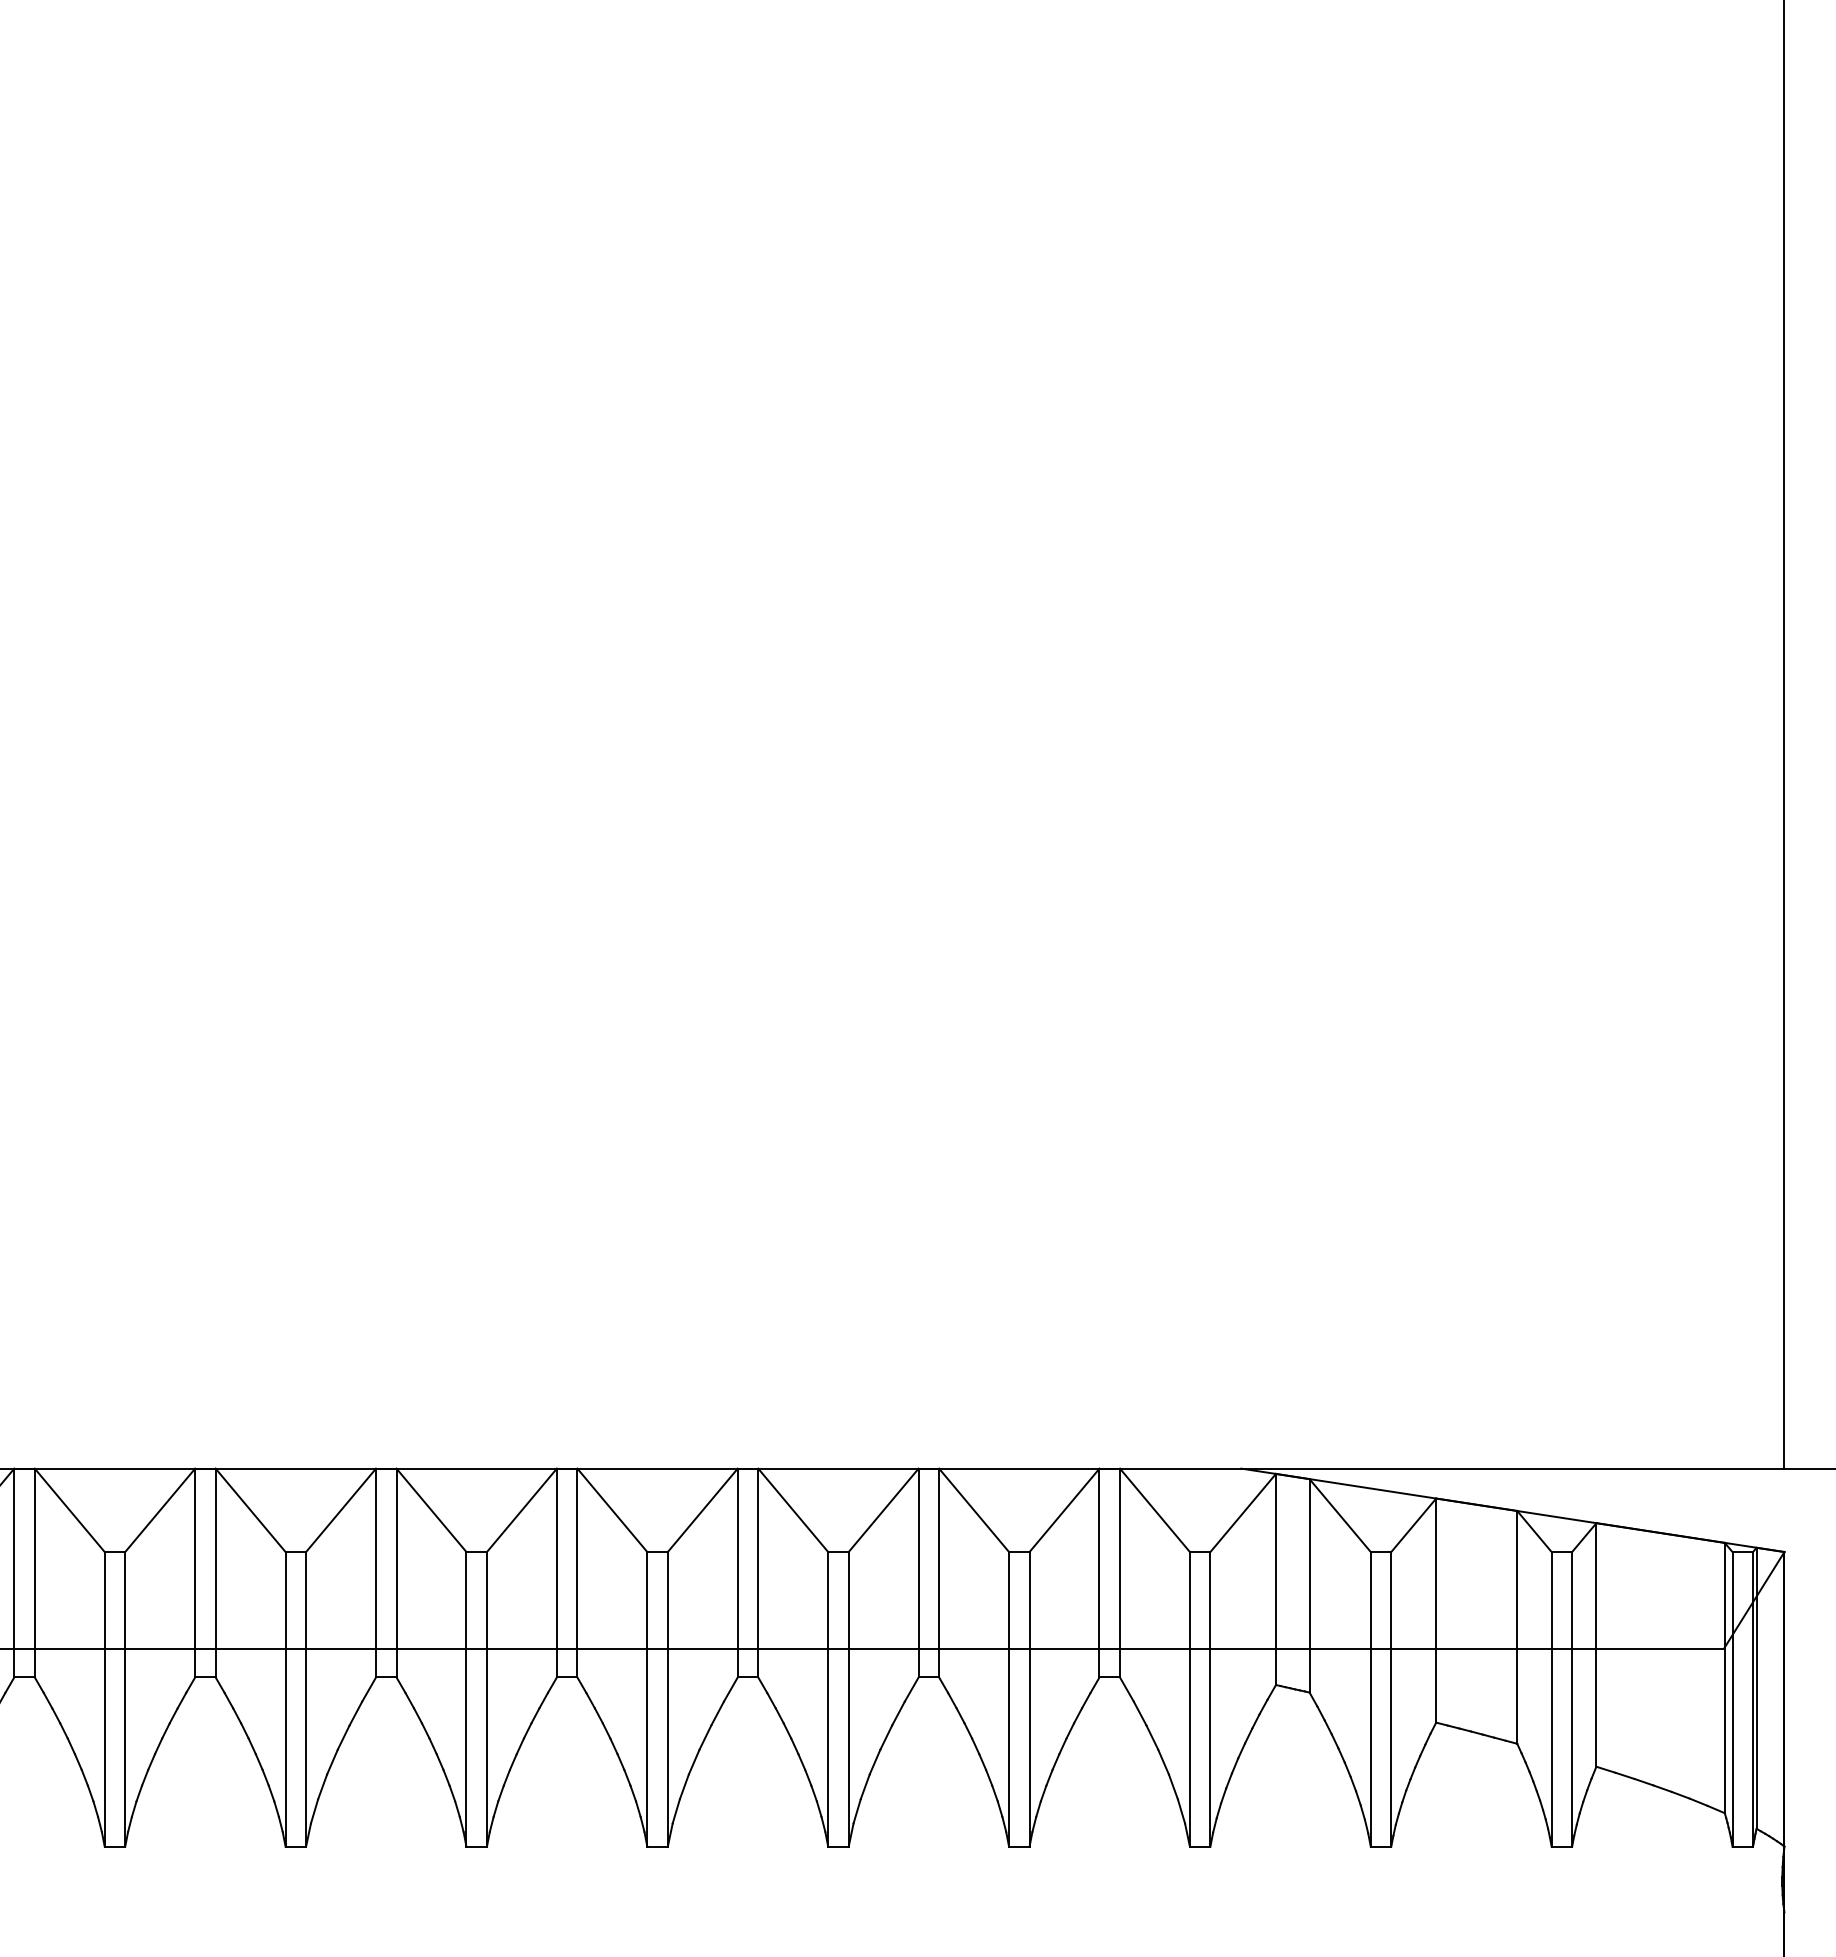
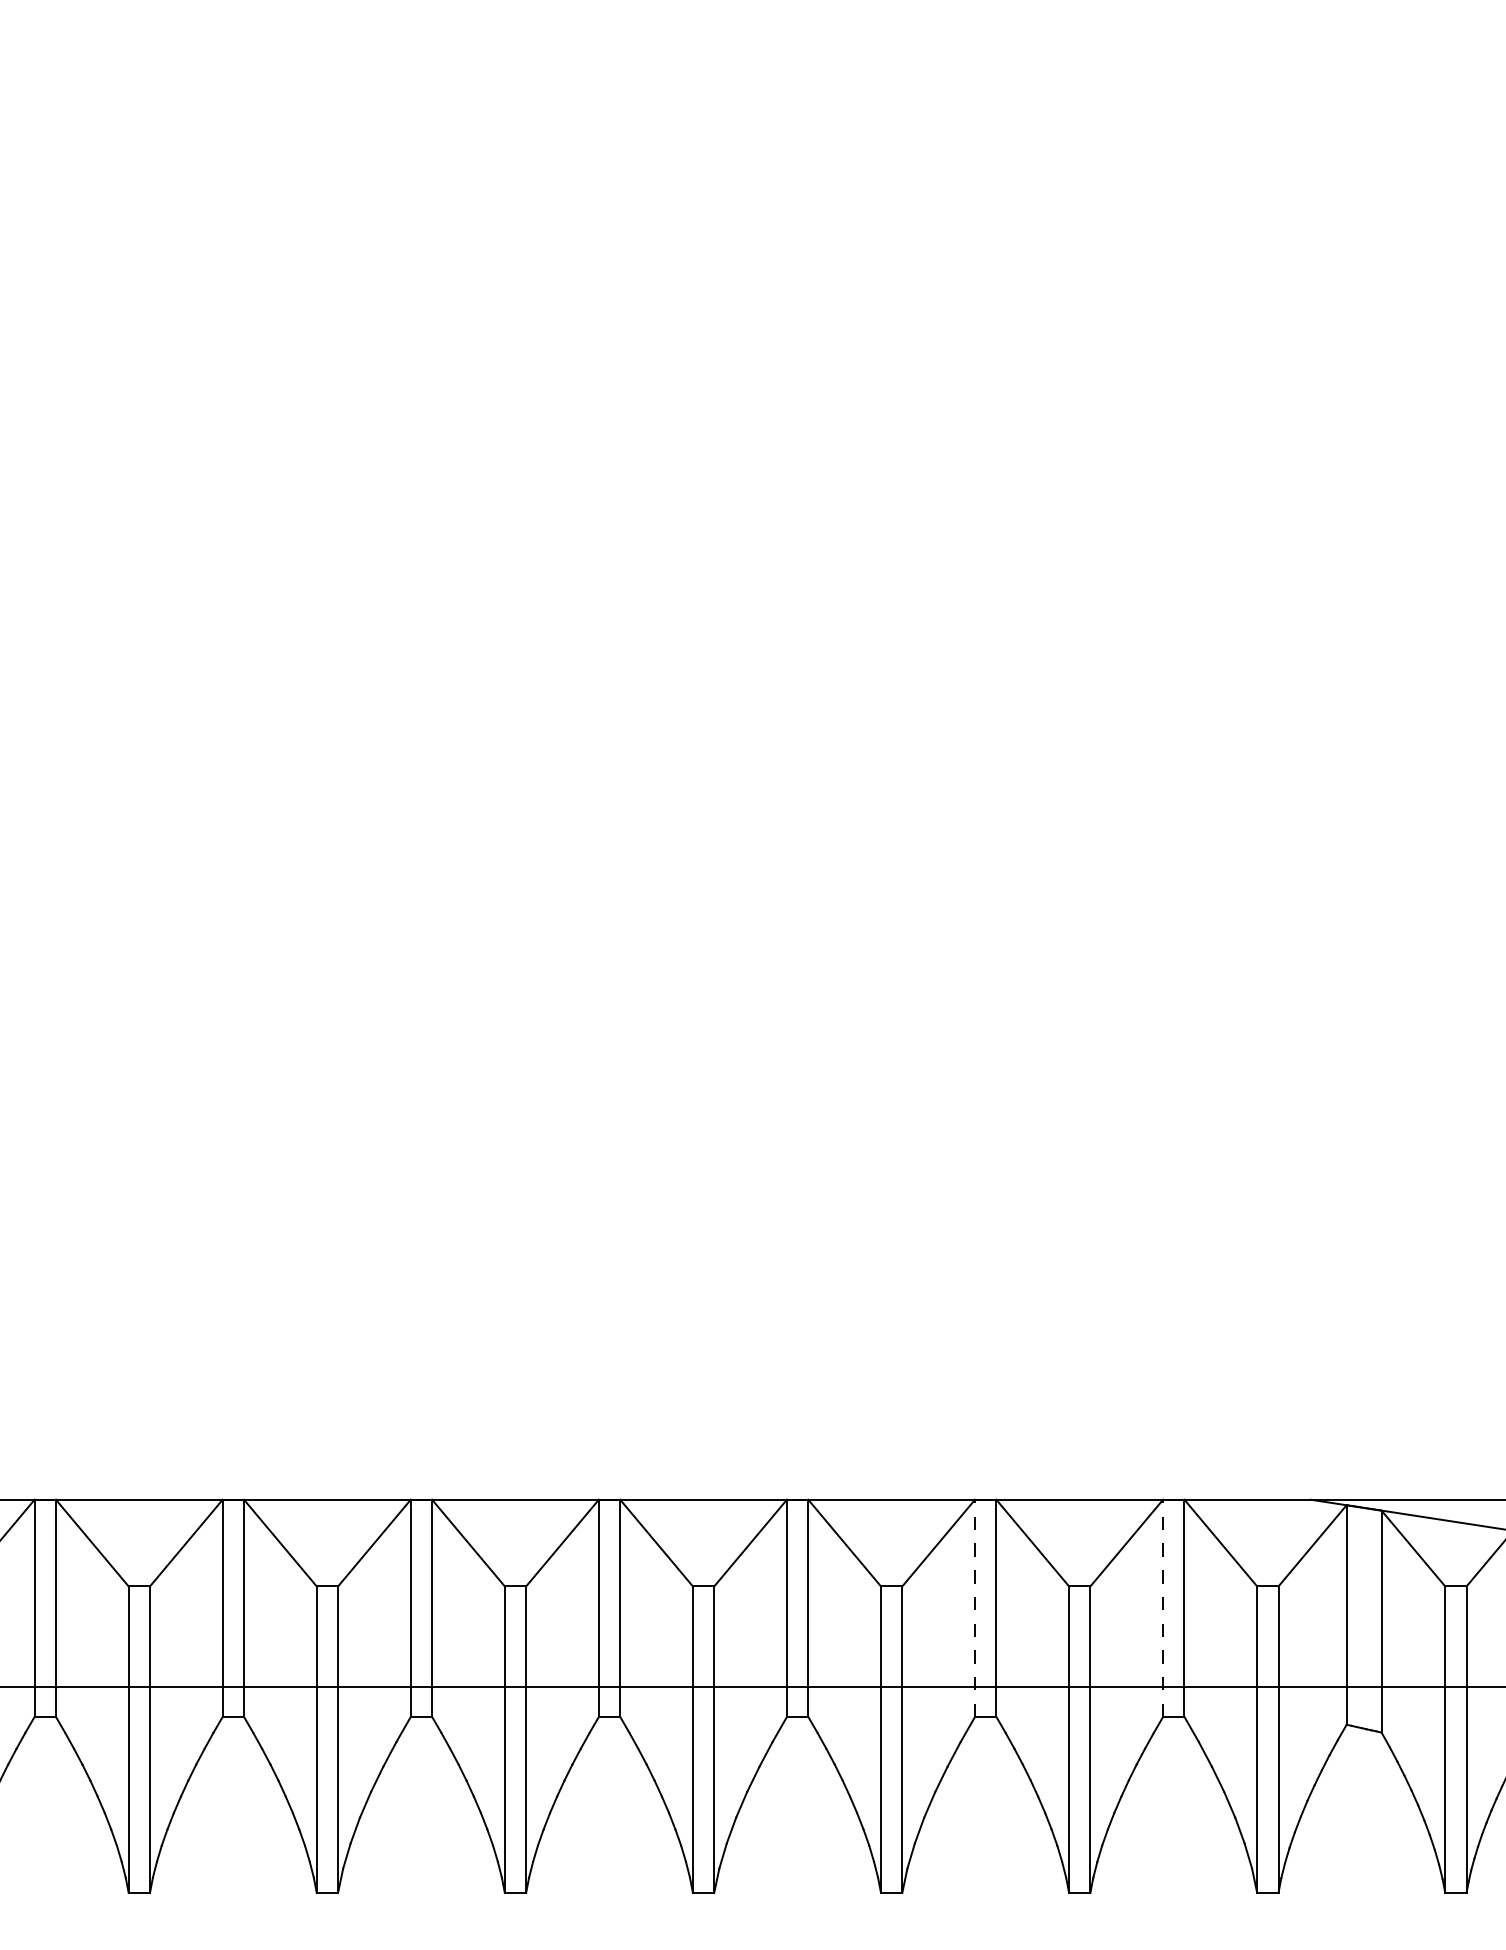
line: (918, 1572) -> (974, 1607), solid -> dashed
line: (1099, 1572) -> (1163, 1607), solid -> dashed

